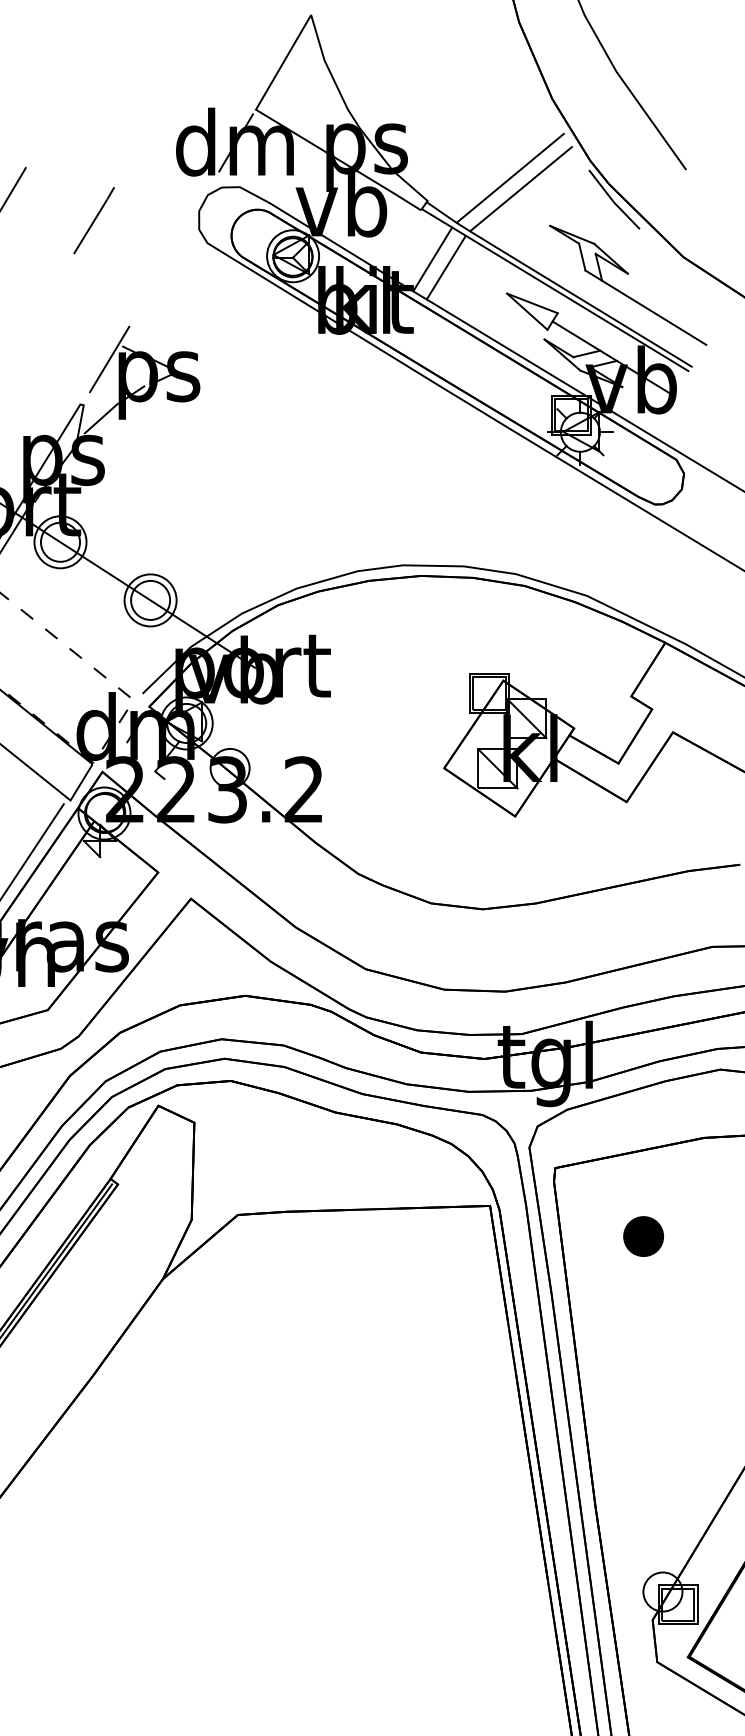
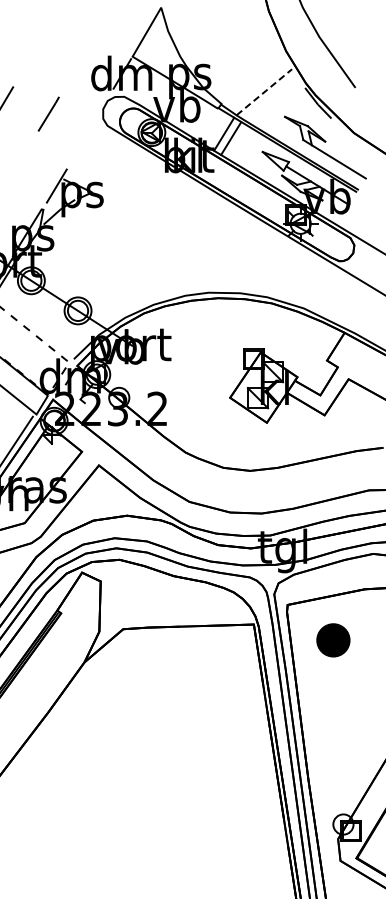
line: (510, 178) -> (264, 92), solid -> dashed
line: (520, 188) -> (269, 97), removed
part: (643, 1236) -> (333, 640), size x1.6

